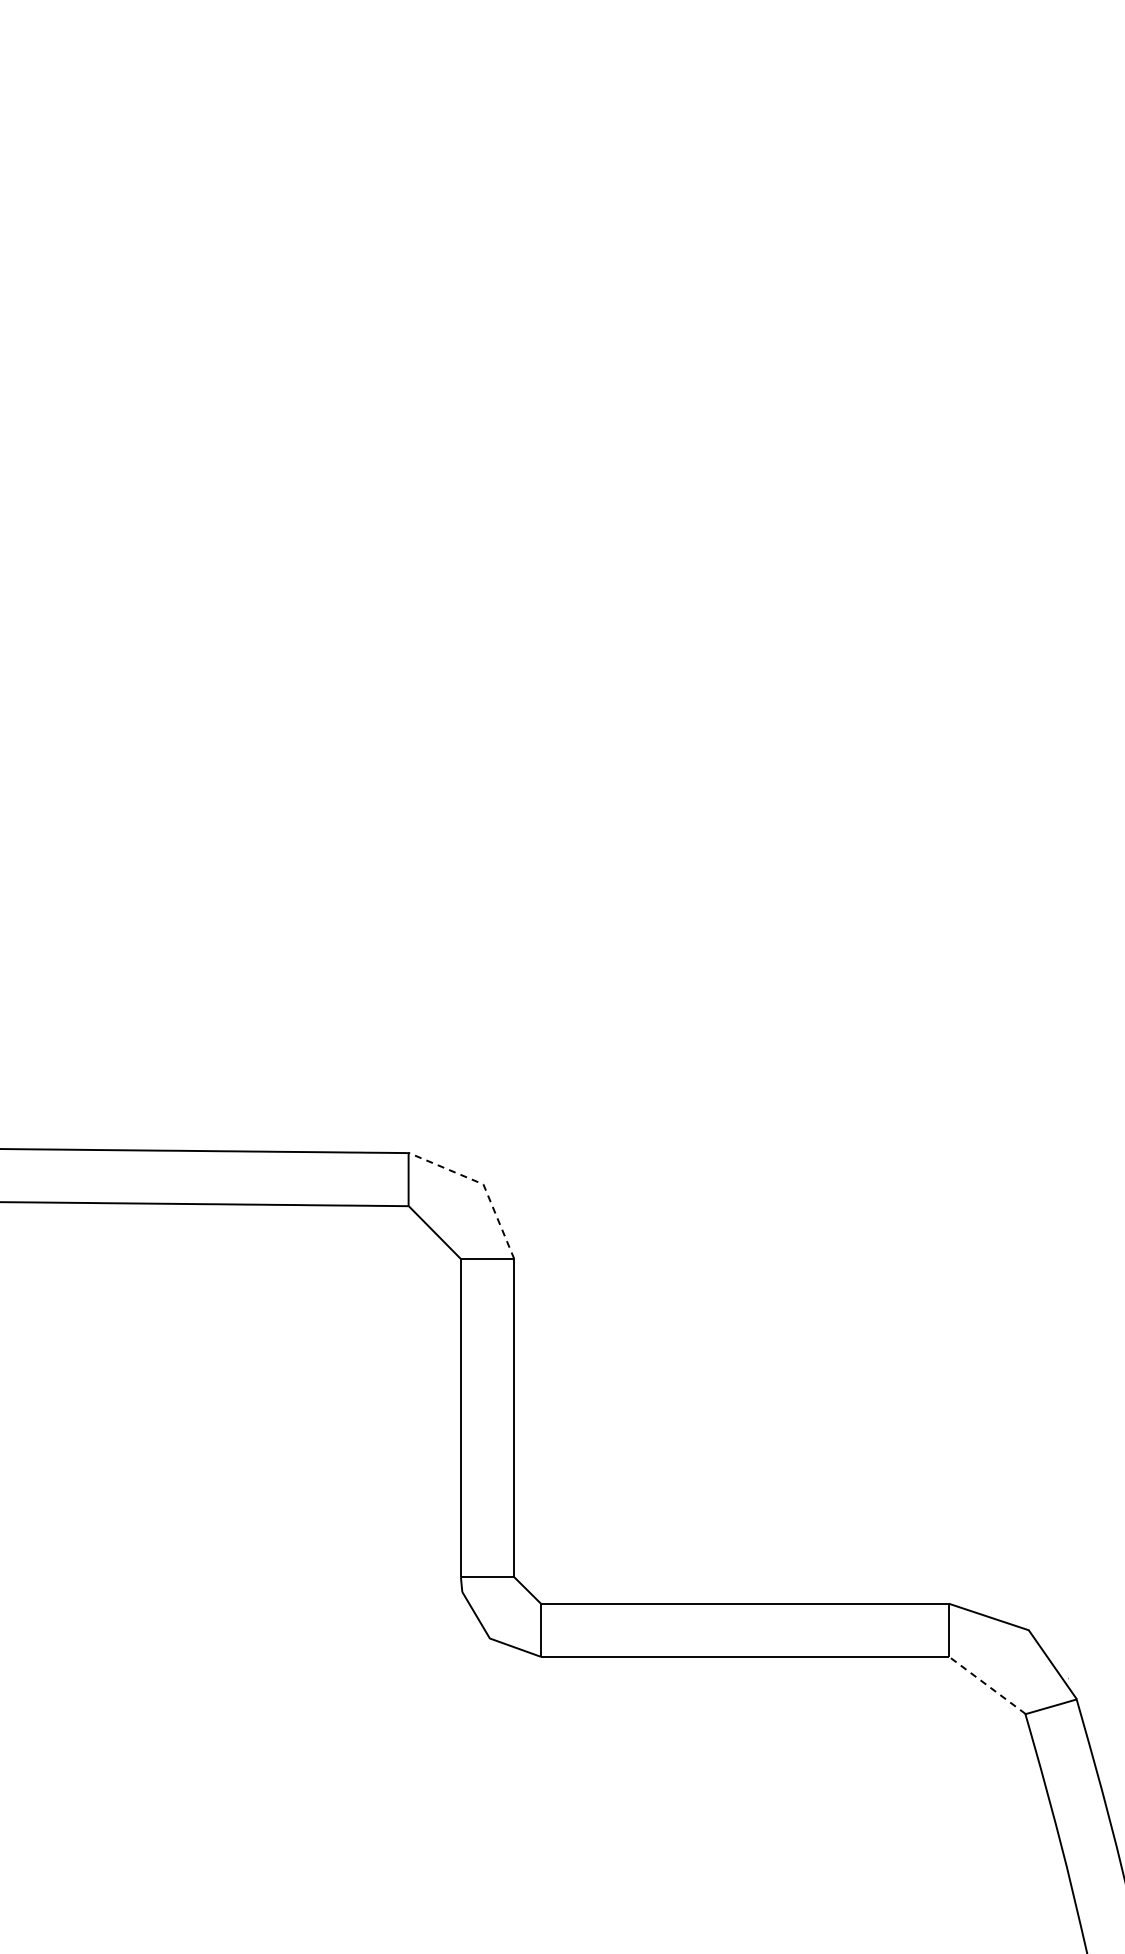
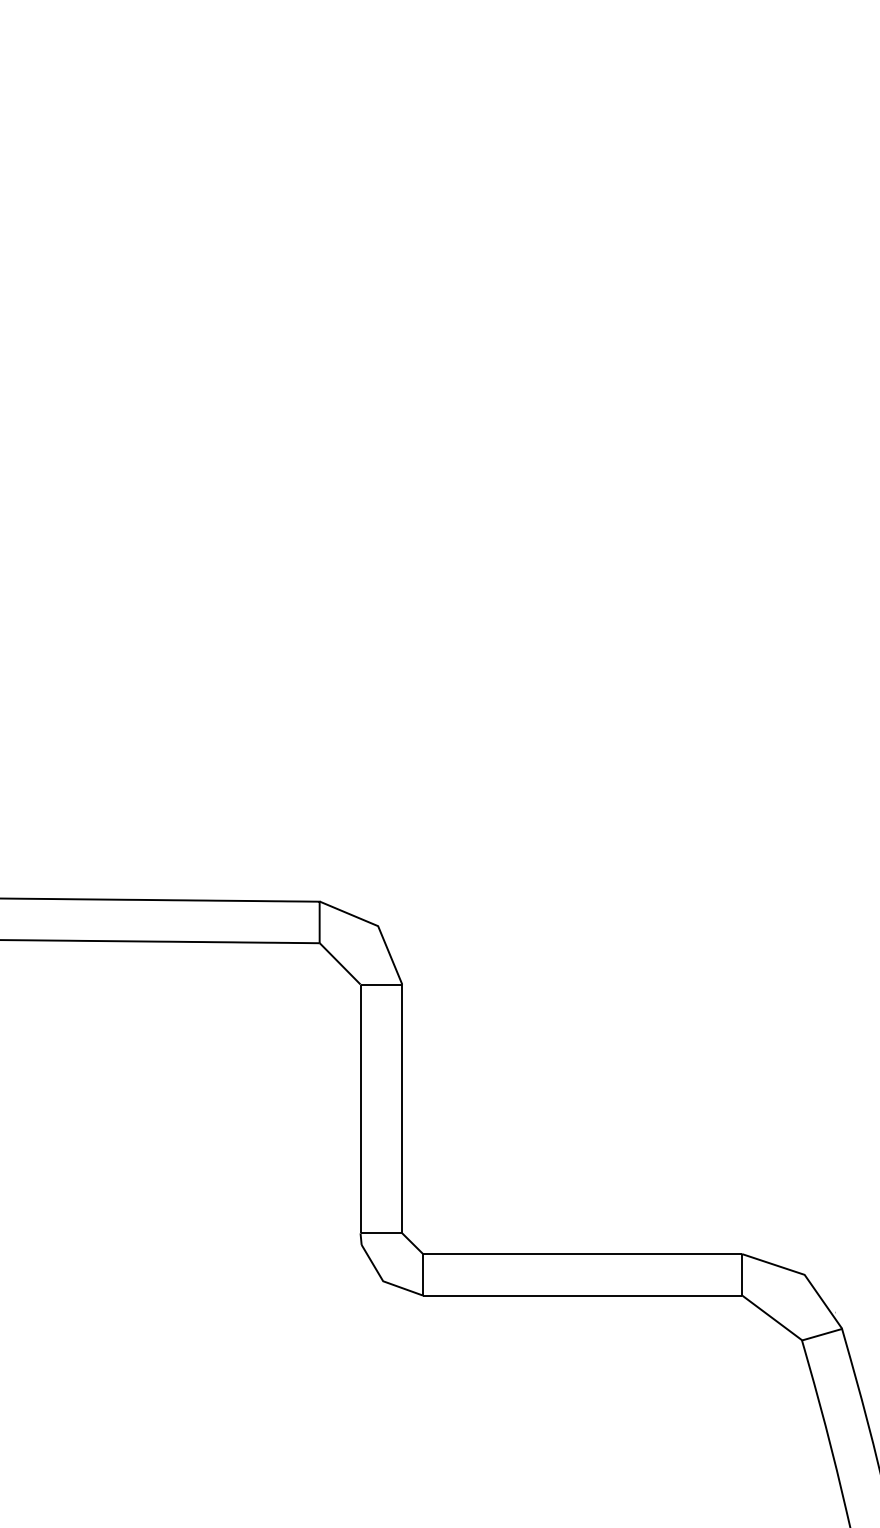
line: (483, 1184) -> (378, 926), dashed -> solid
line: (987, 1685) -> (772, 1318), dashed -> solid

